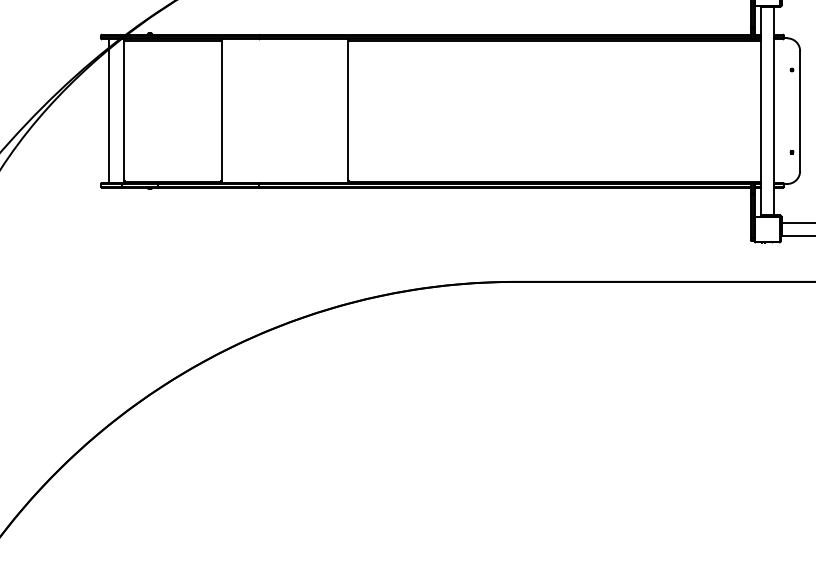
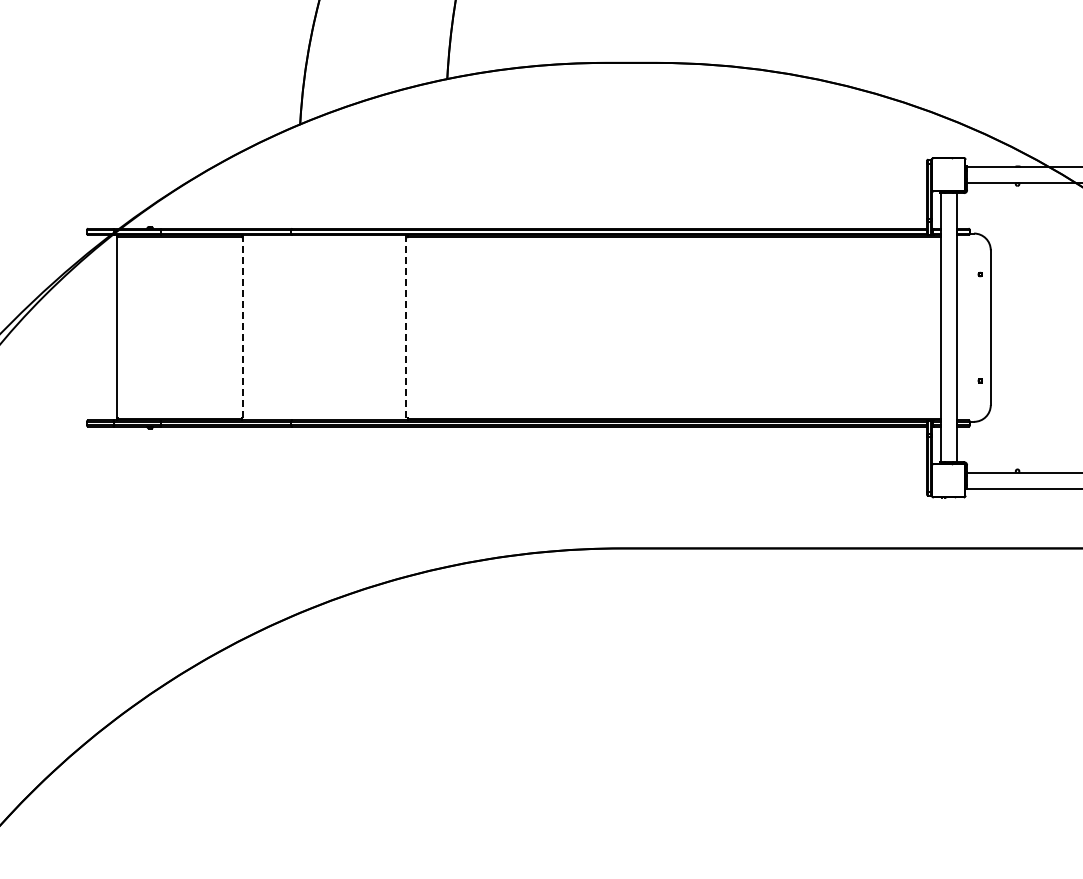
line: (109, 111) -> (97, 327), removed
line: (221, 111) -> (242, 327), solid -> dashed
line: (348, 111) -> (406, 327), solid -> dashed

